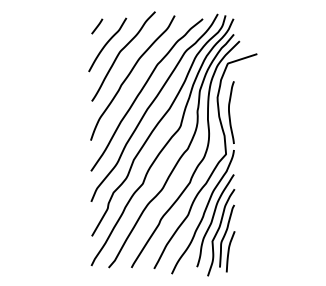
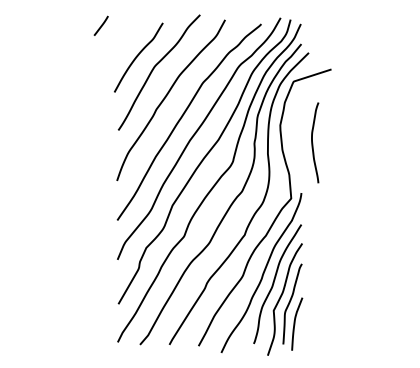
line: (96, 26) -> (100, 25), moved
curve: (230, 113) -> (313, 143), moved

